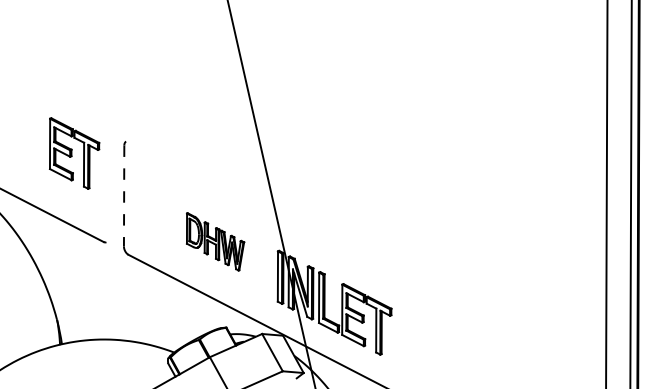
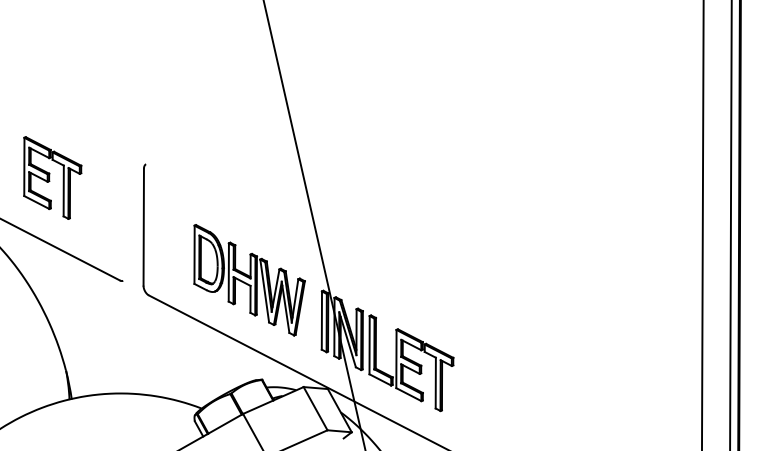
part: (74, 153) -> (52, 178), moved
line: (124, 196) -> (144, 227), dashed -> solid
part: (215, 241) -> (249, 279), size x1.67

